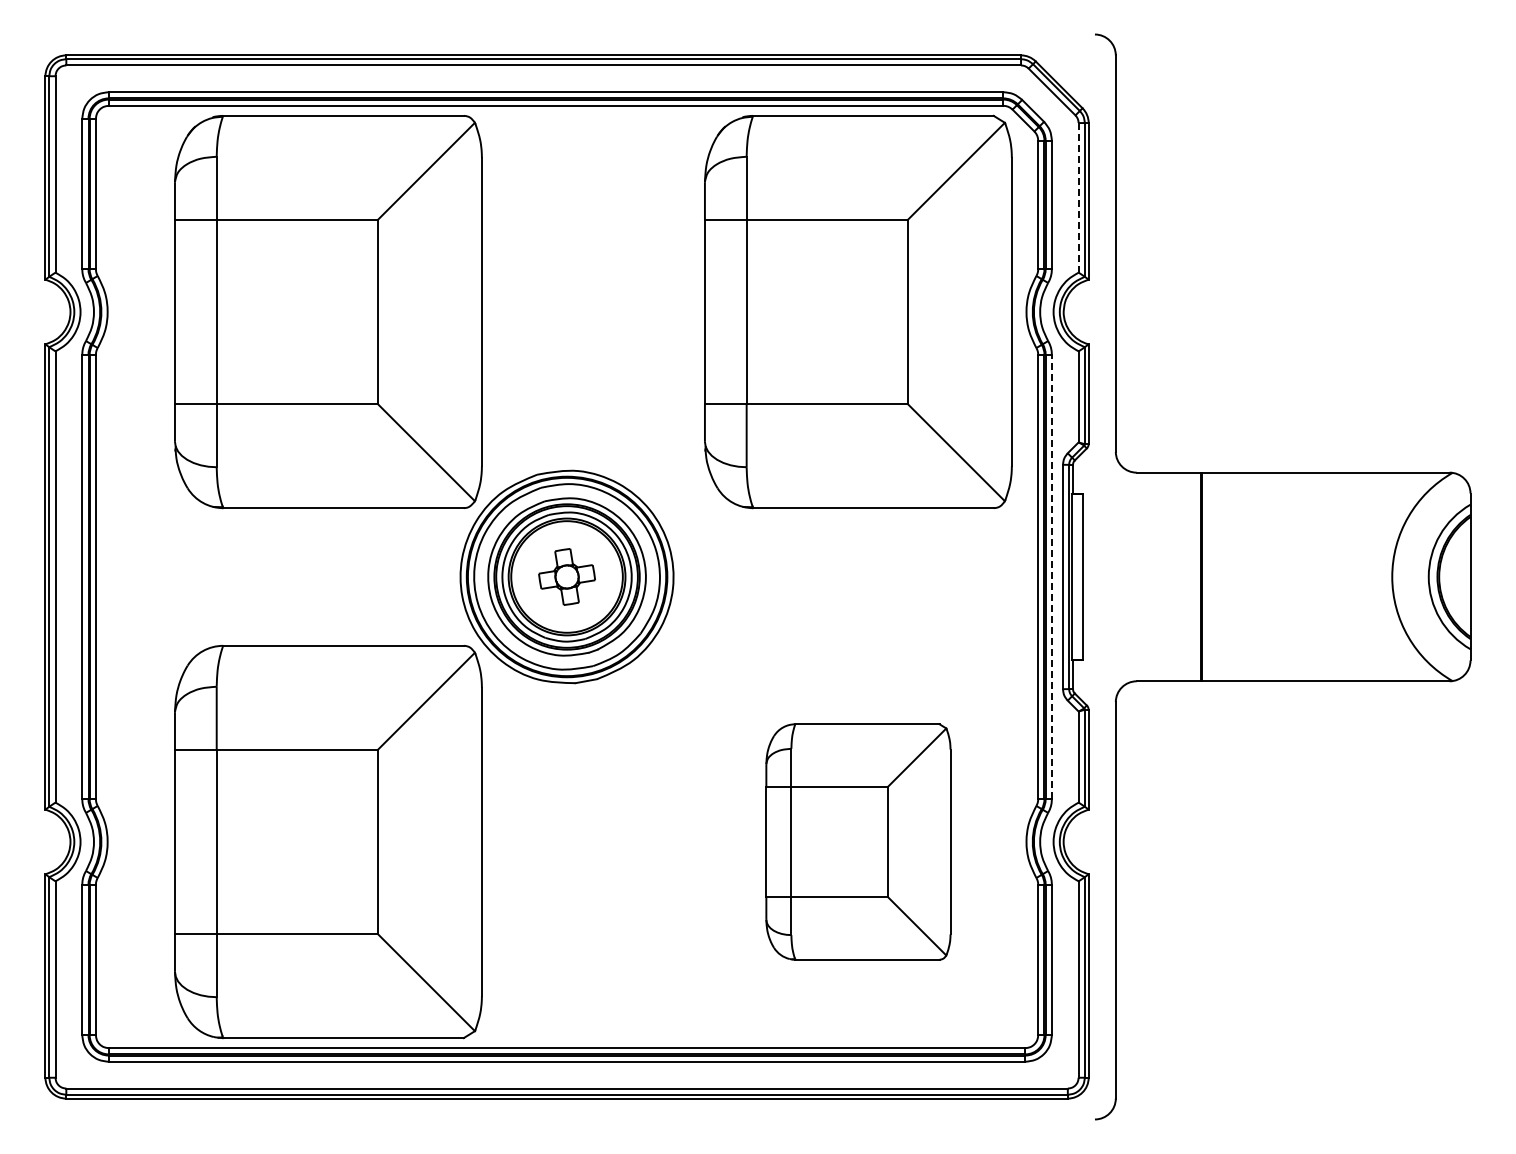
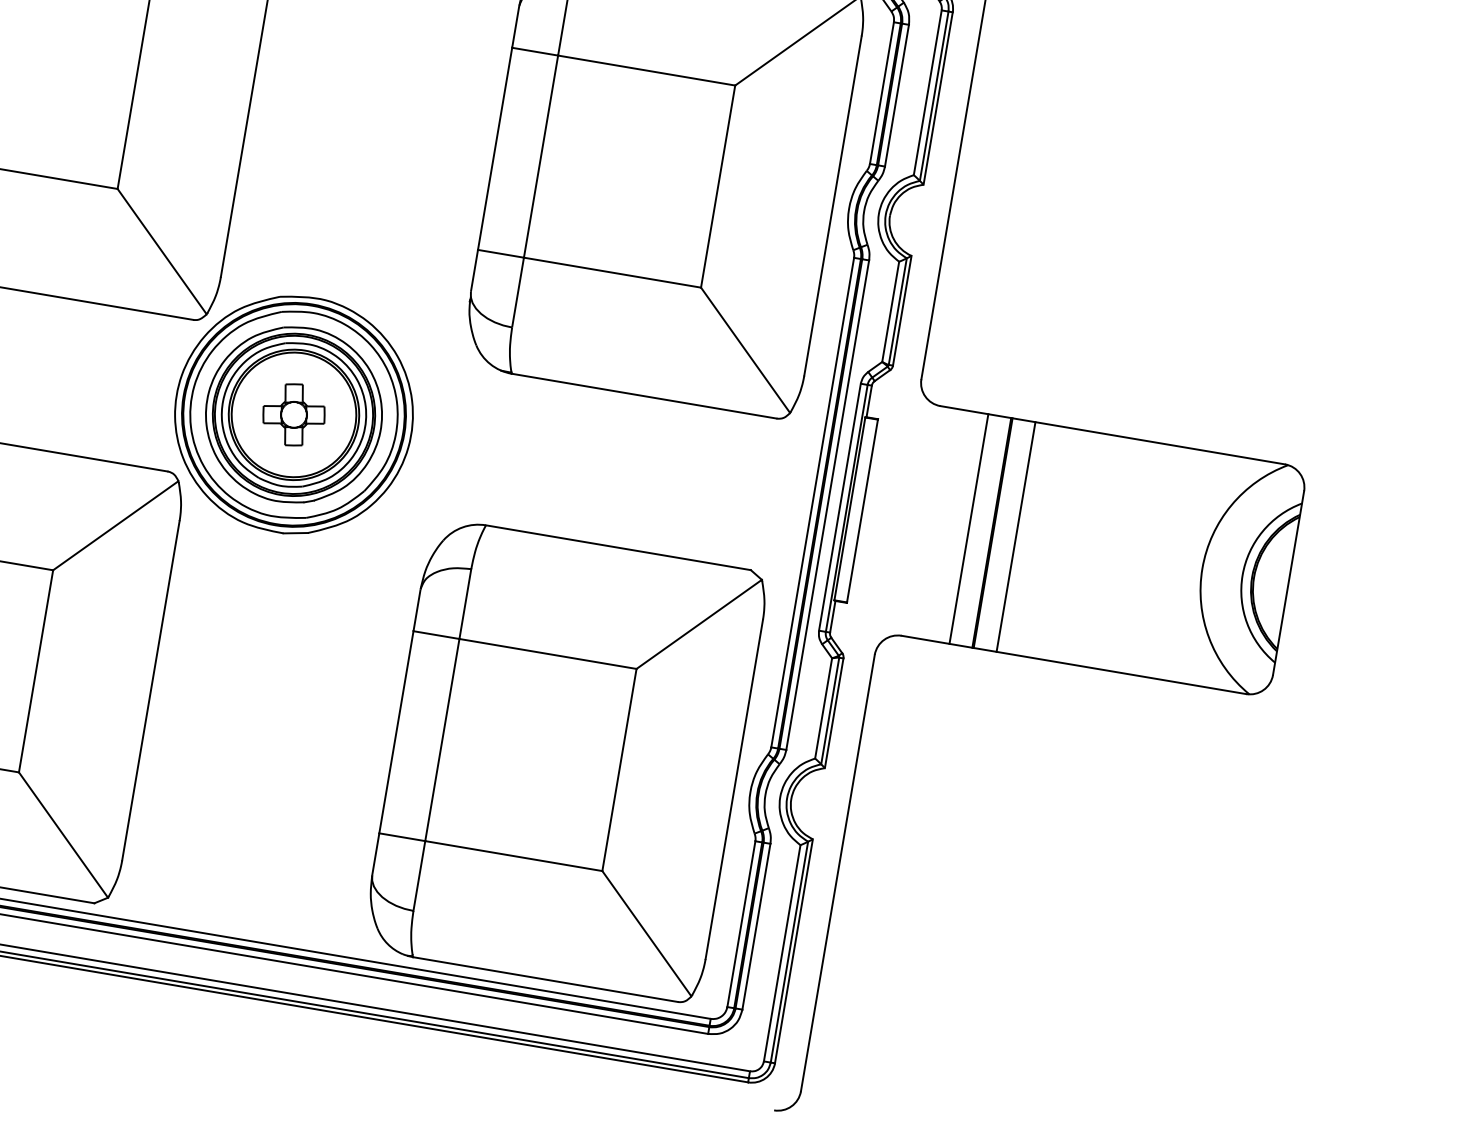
line: (1078, 197) -> (927, 92), dashed -> solid
line: (1051, 576) -> (827, 504), dashed -> solid
line: (1180, 576) -> (969, 528), added
line: (1222, 576) -> (1015, 536), added
part: (858, 841) -> (565, 760), size x1.67

